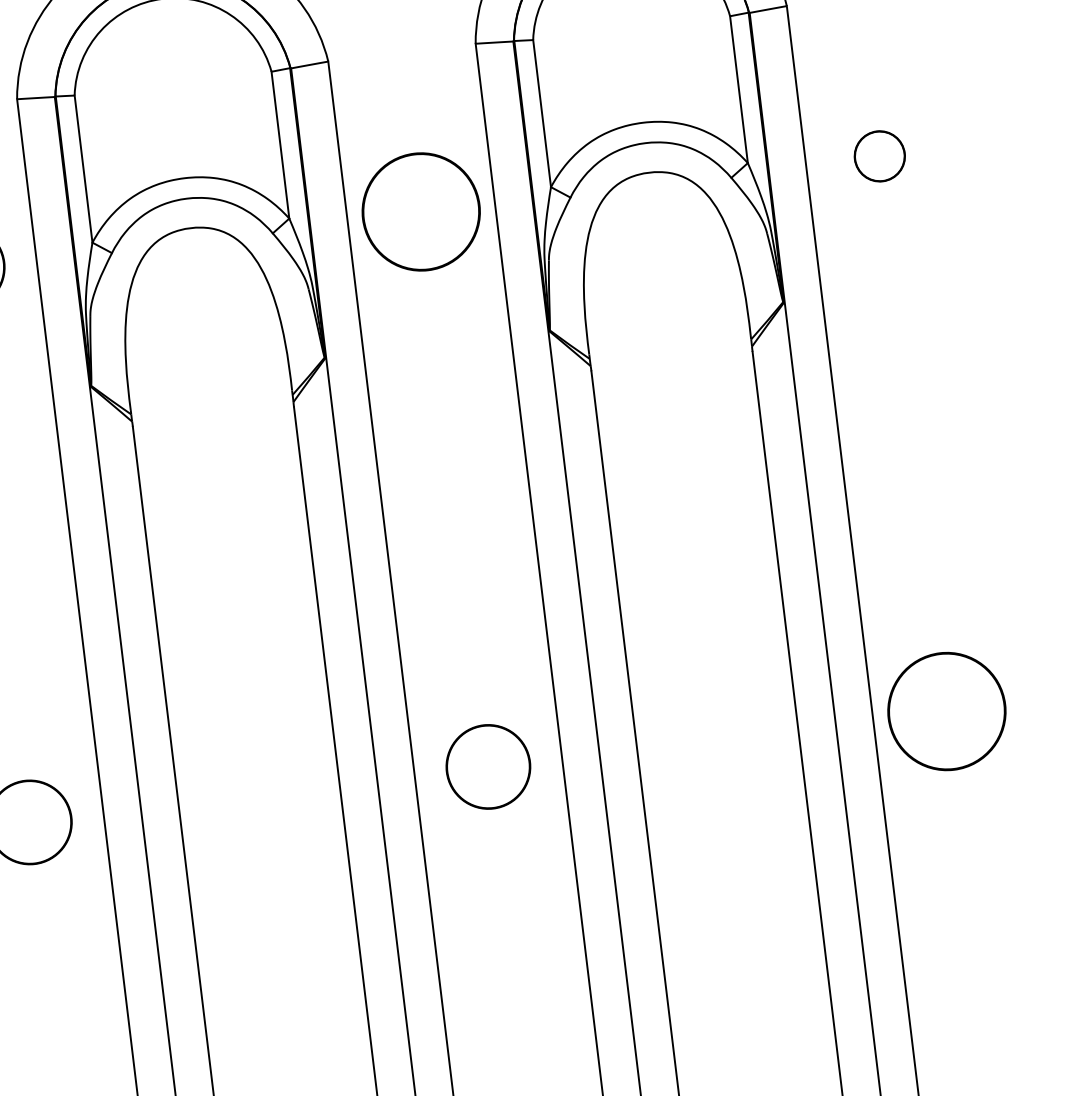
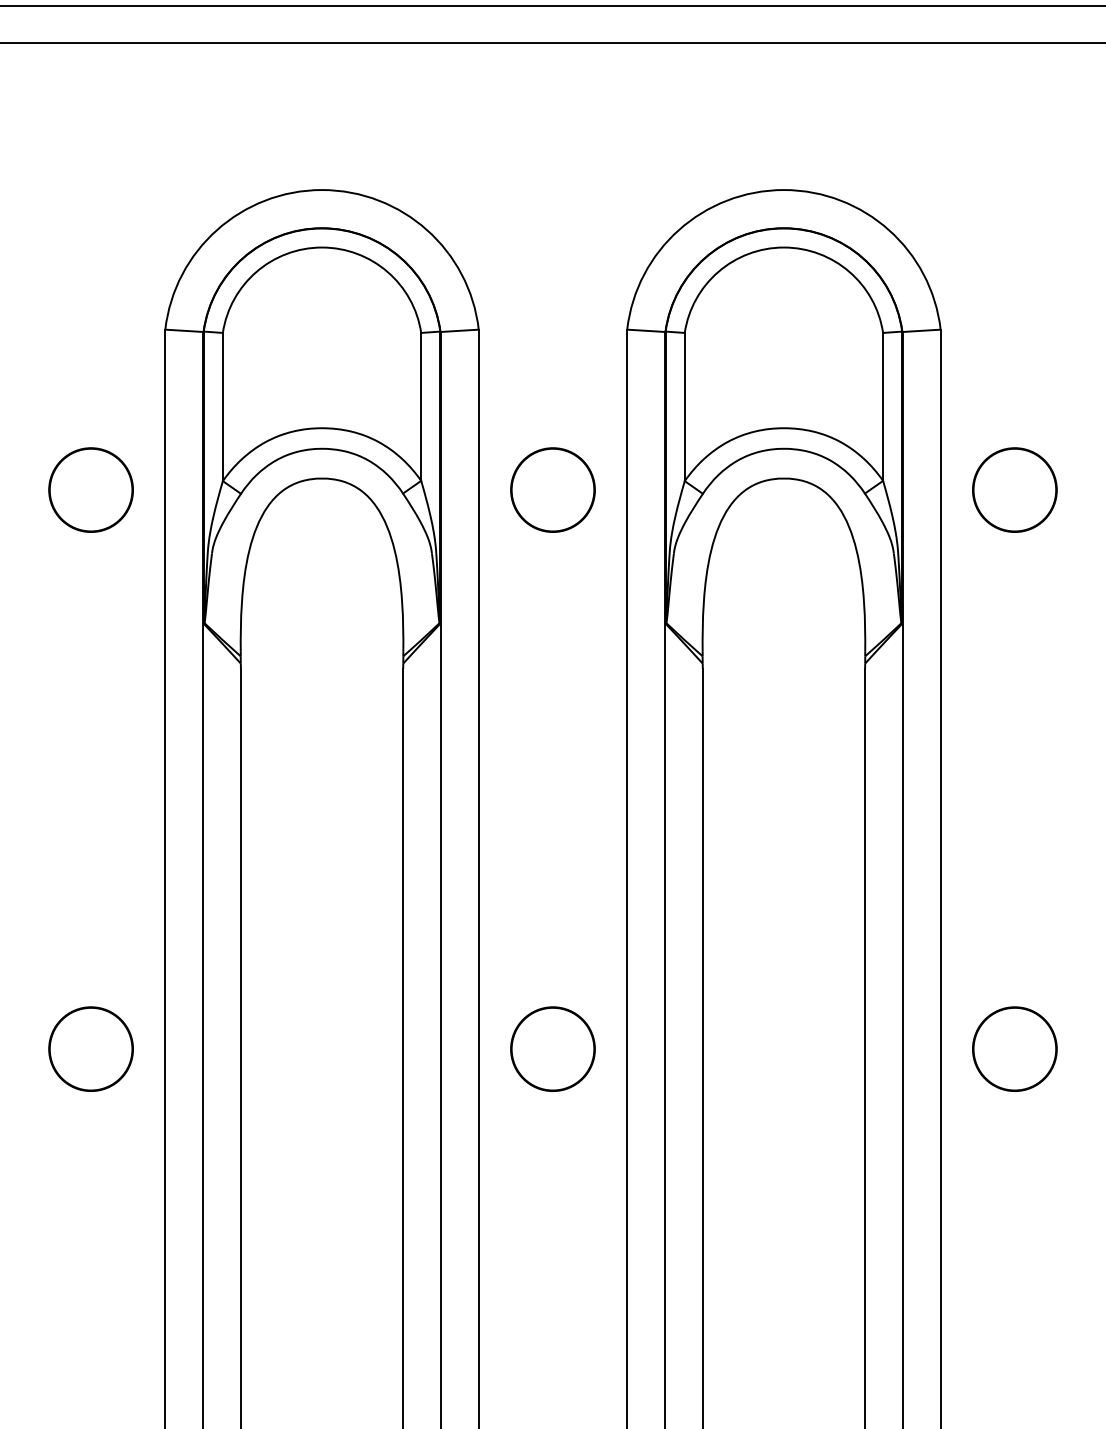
circle: (879, 155) -> (1014, 489), size x1.67
circle: (420, 211) -> (552, 489), size x0.71
circle: (946, 710) -> (1014, 1048), size x0.71

